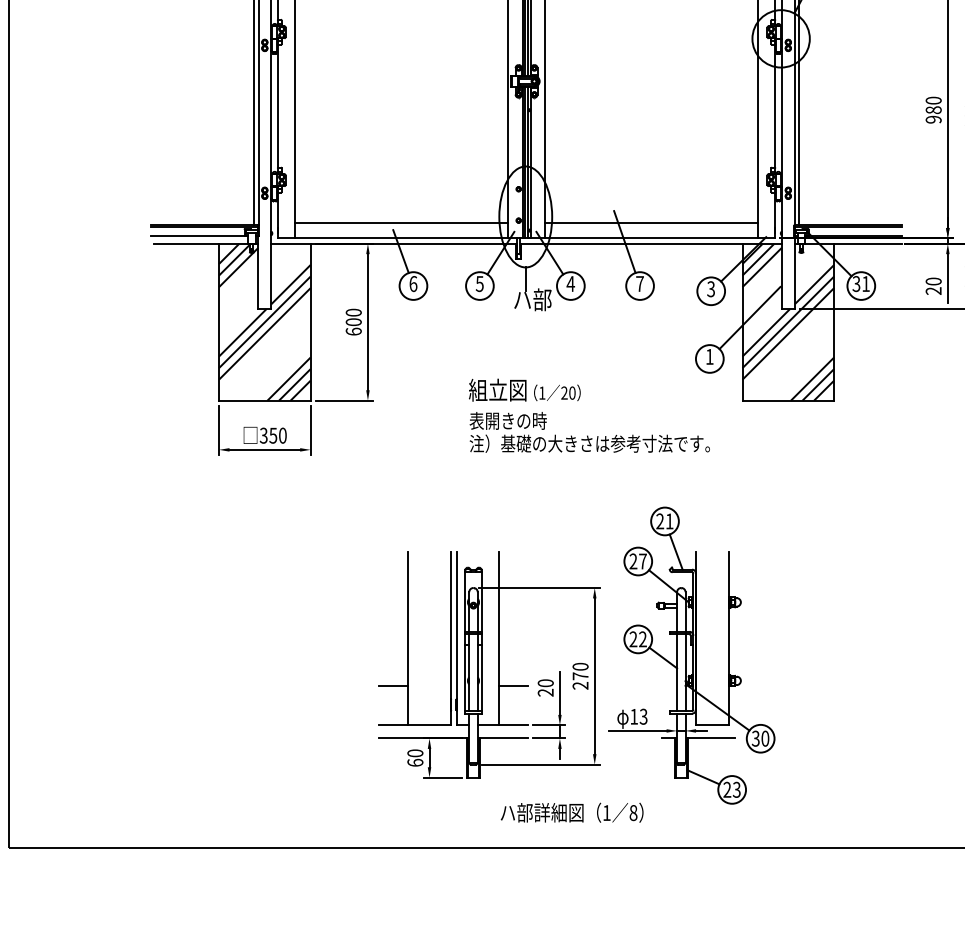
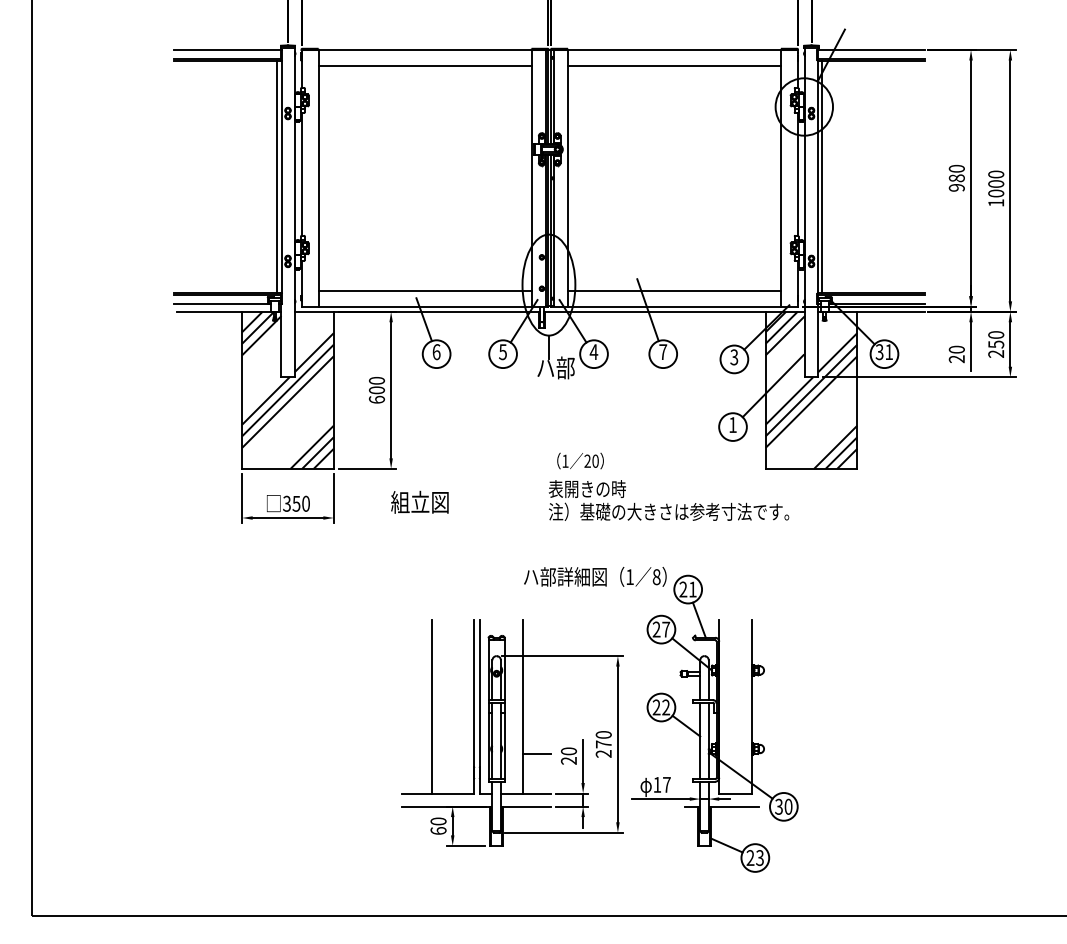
text: (497, 389) -> (419, 501), moved
text: (589, 432) -> (668, 500), moved
line: (393, 686) -> (416, 754), removed
text: (643, 716) -> (666, 784), 13 -> 17
text: (572, 812) -> (595, 576), moved

